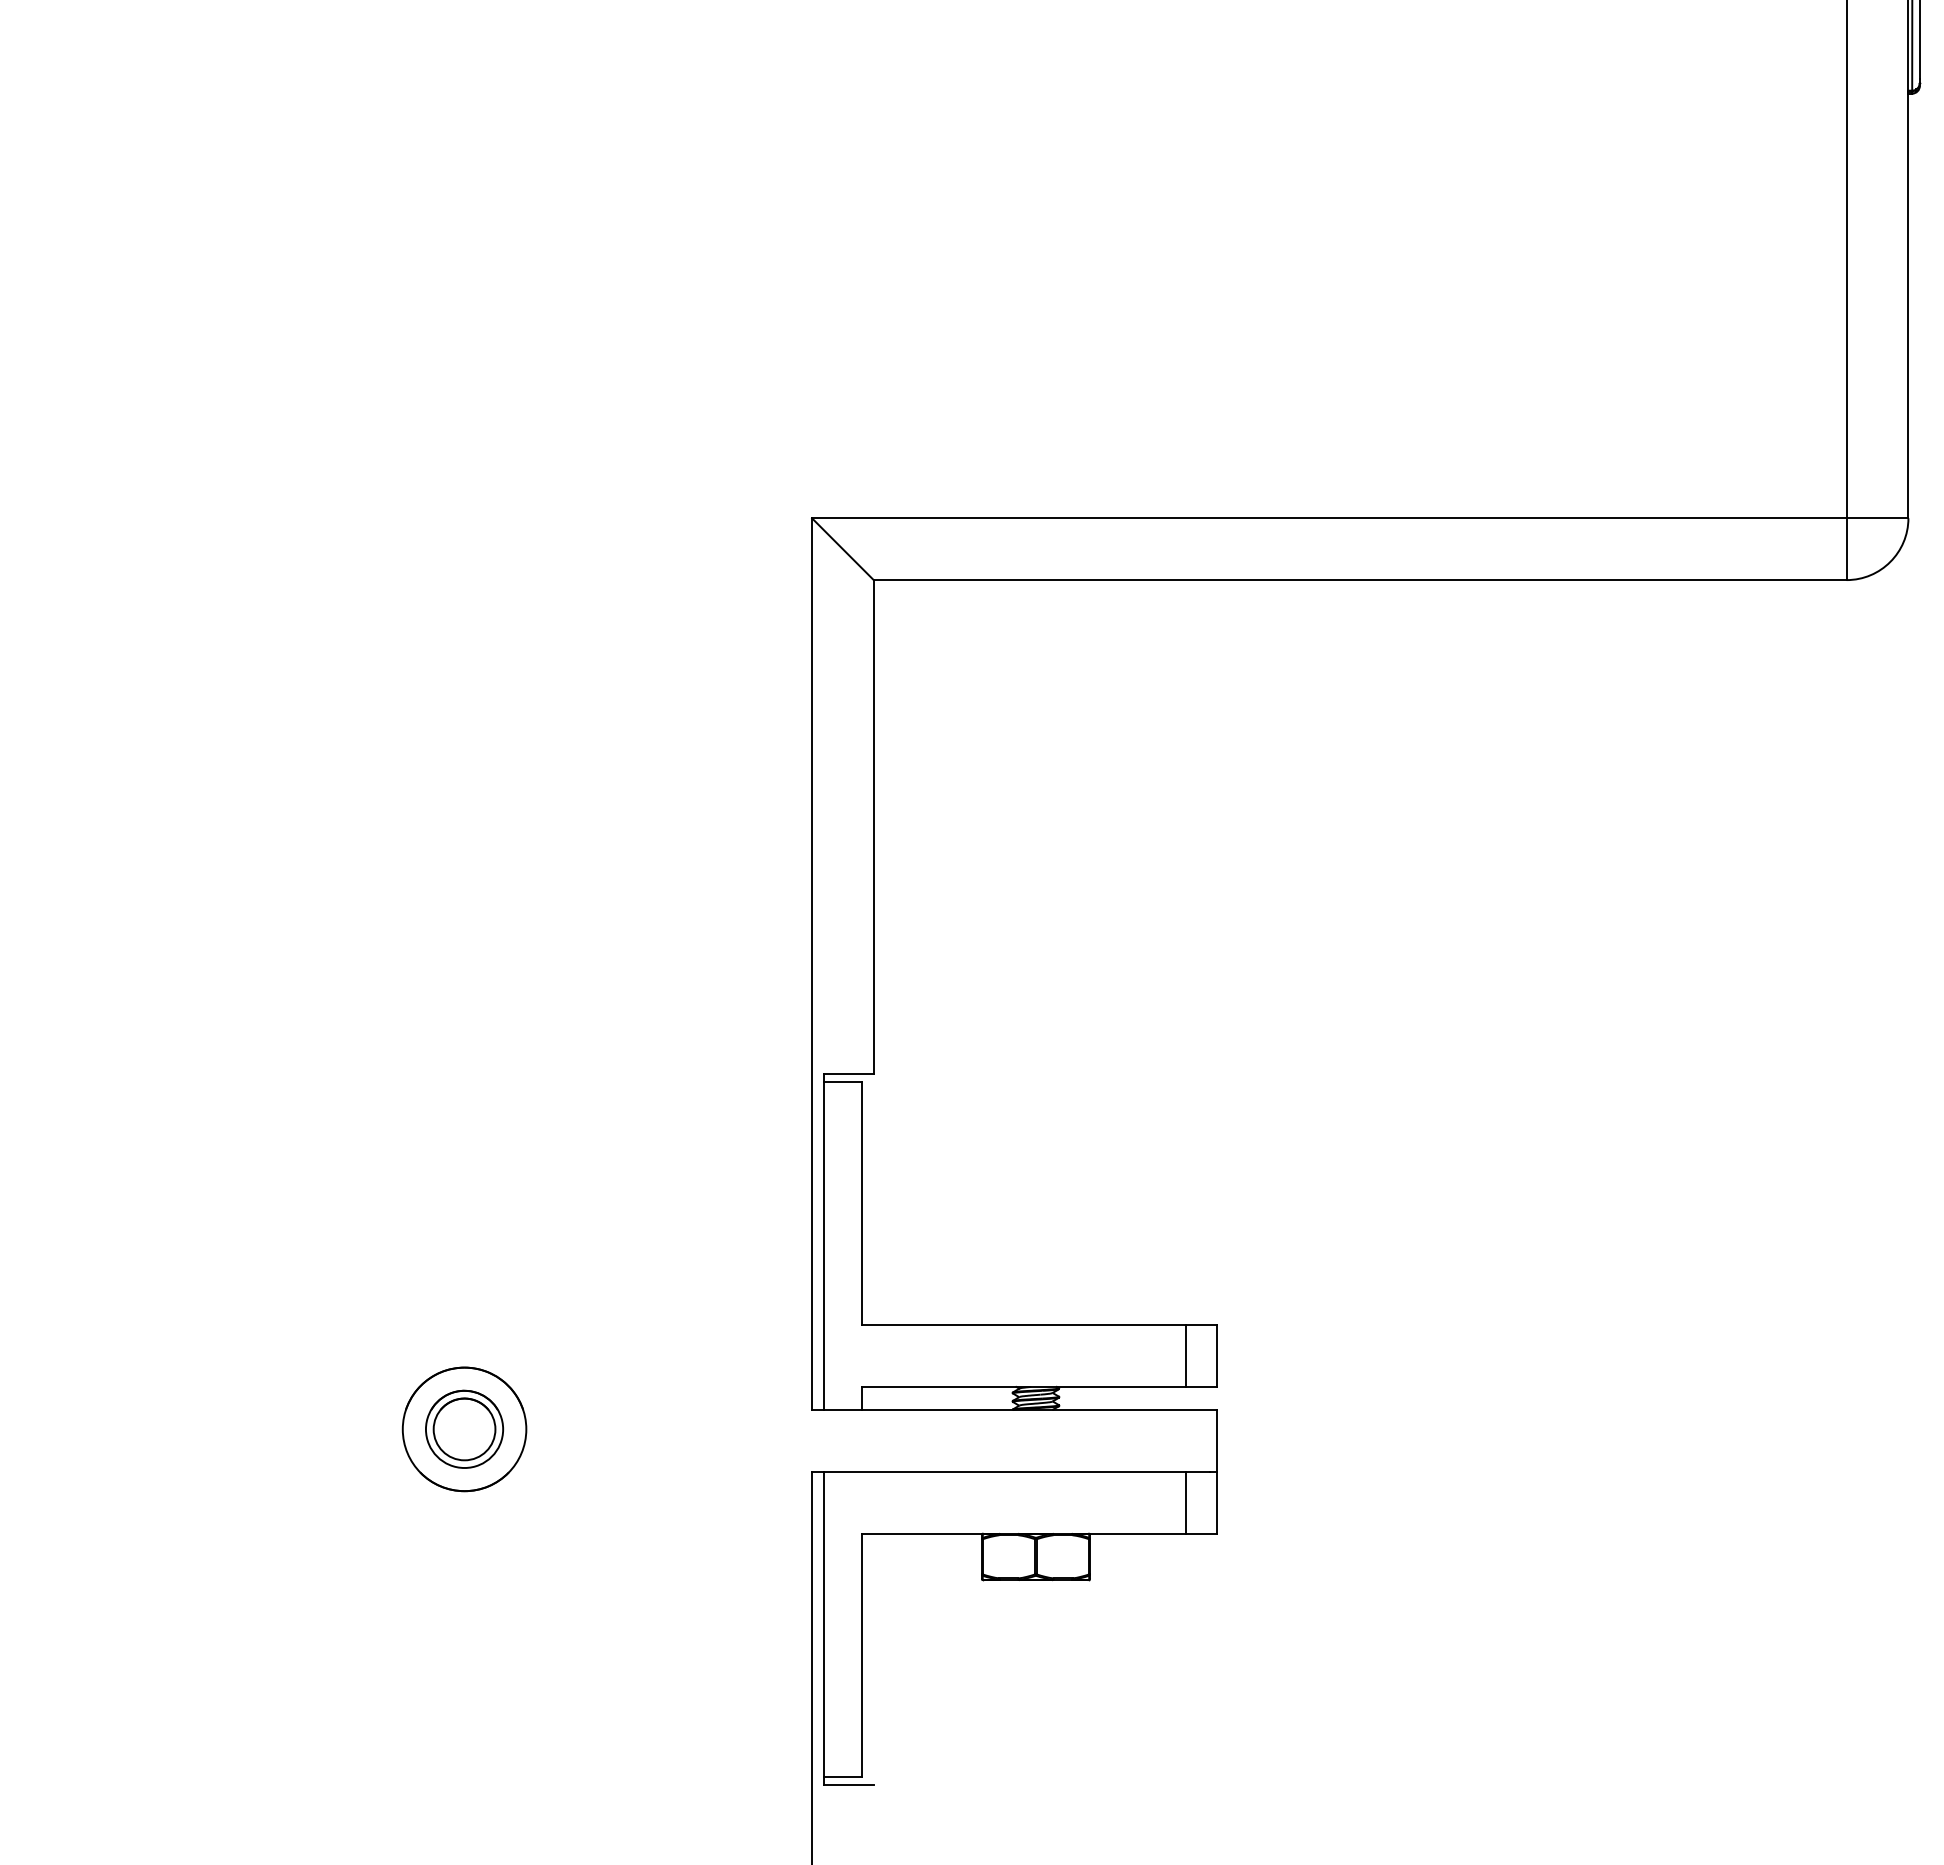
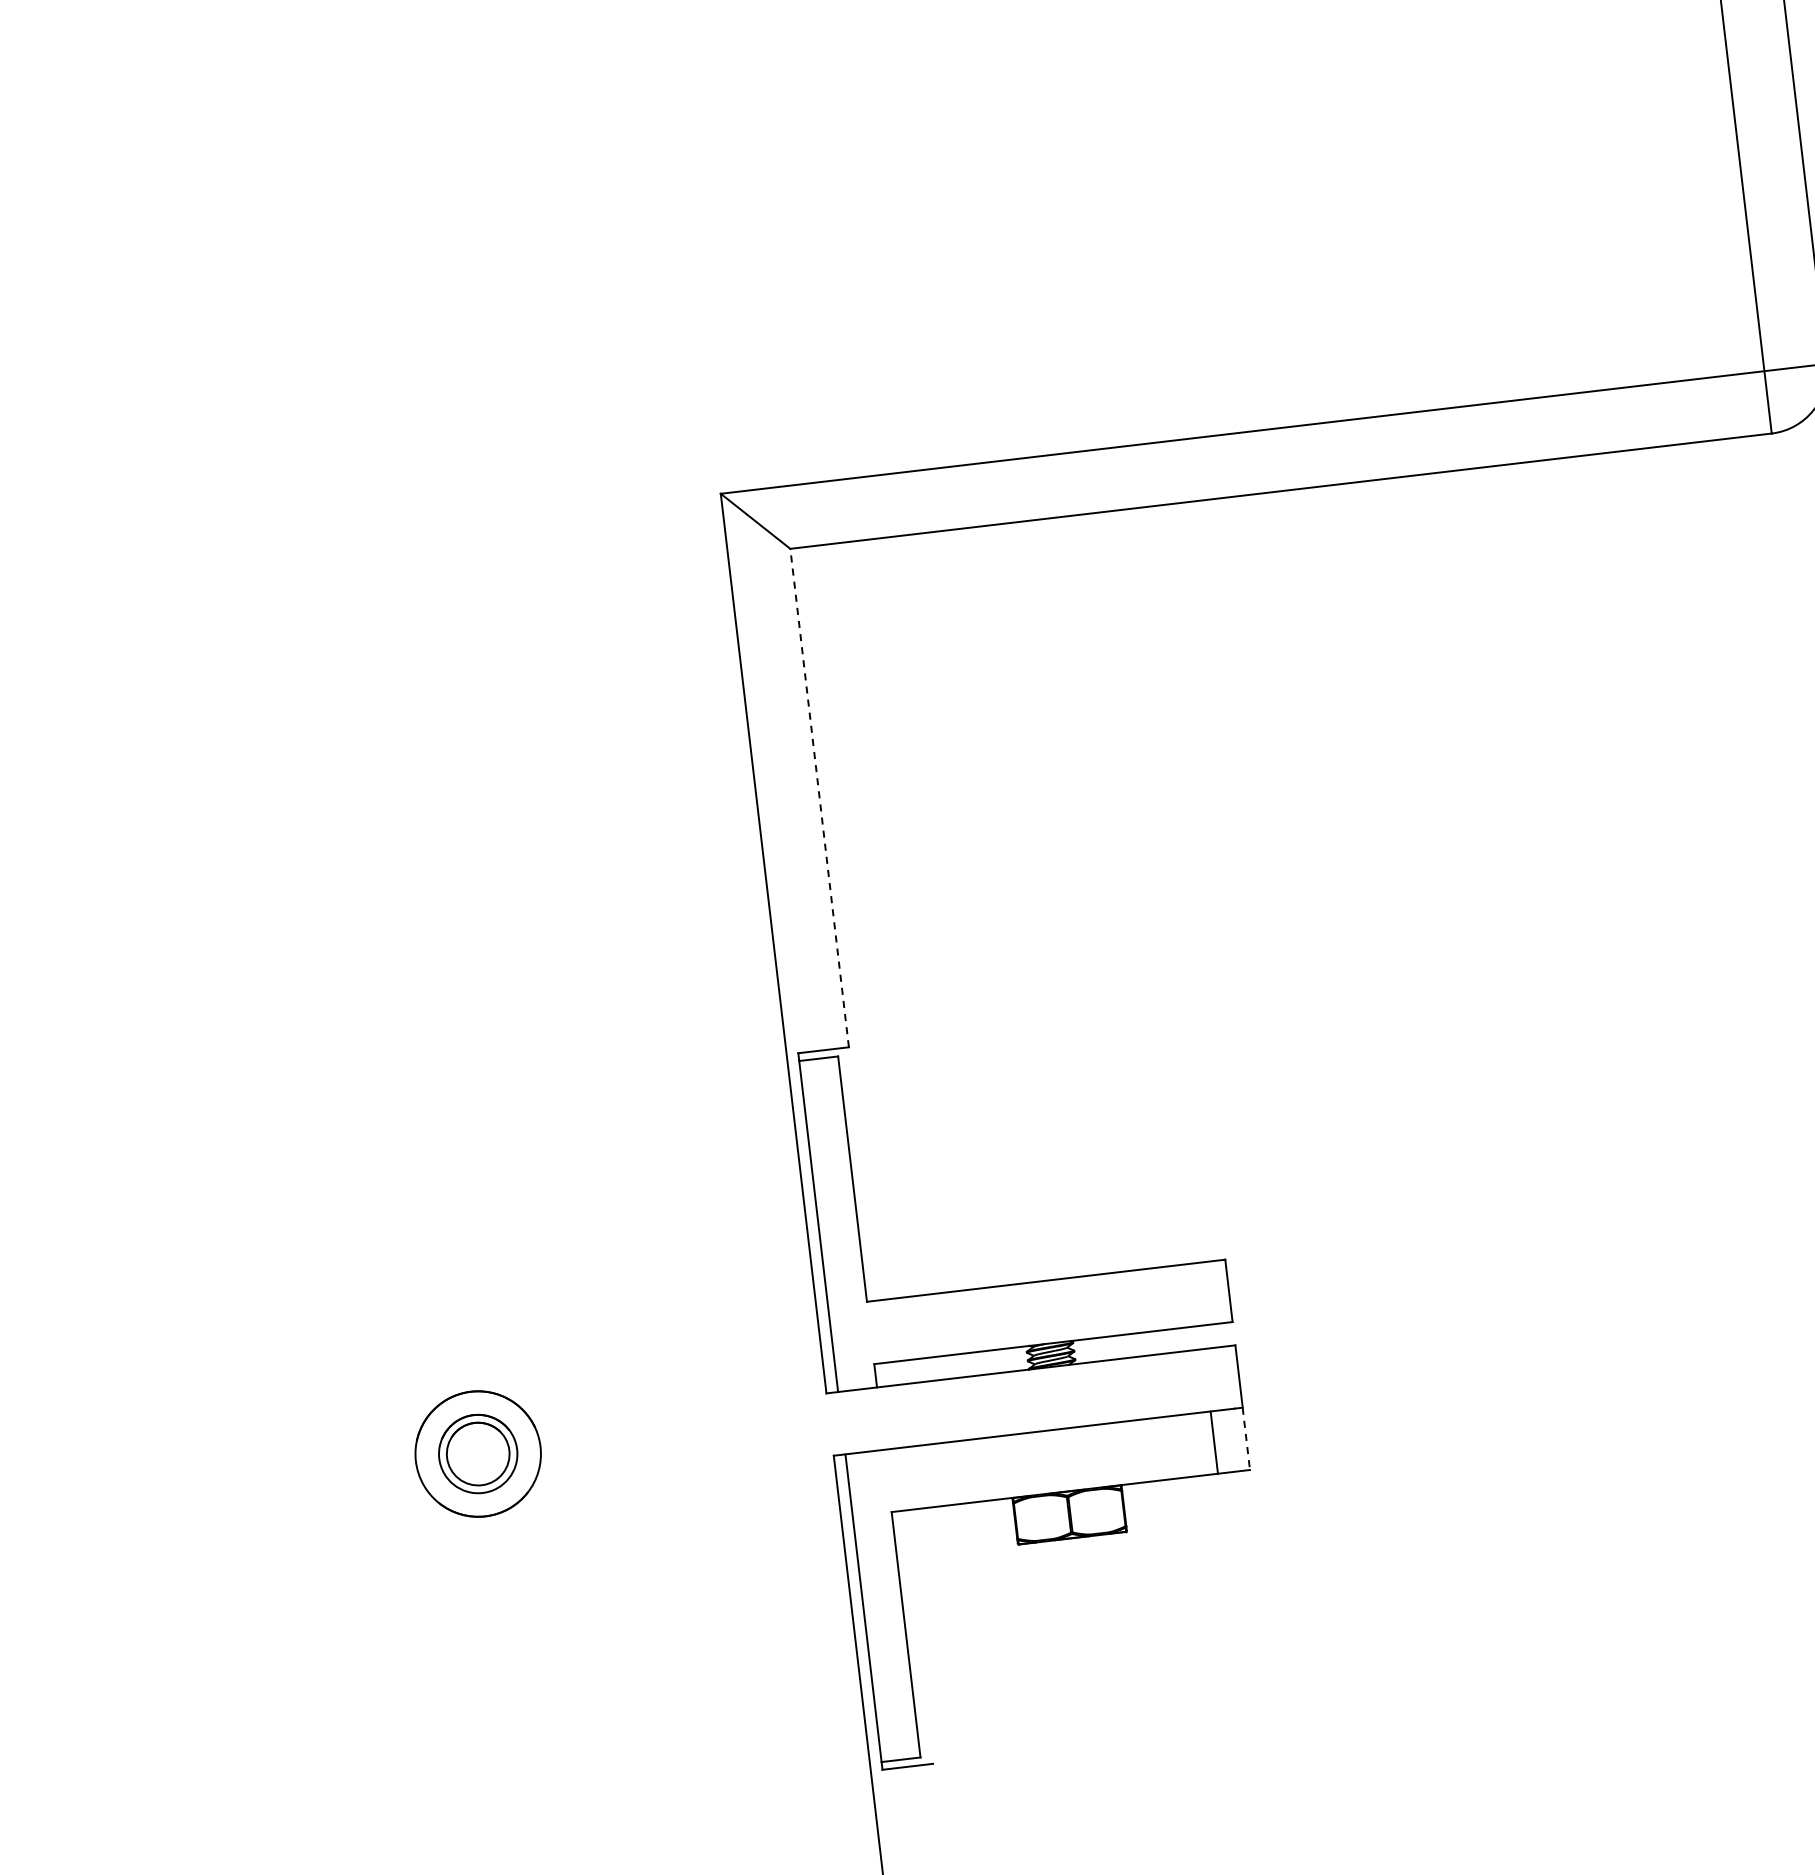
line: (873, 826) -> (819, 797), solid -> dashed
line: (1185, 1355) -> (1196, 1294), removed
line: (1217, 1502) -> (1246, 1438), solid -> dashed

